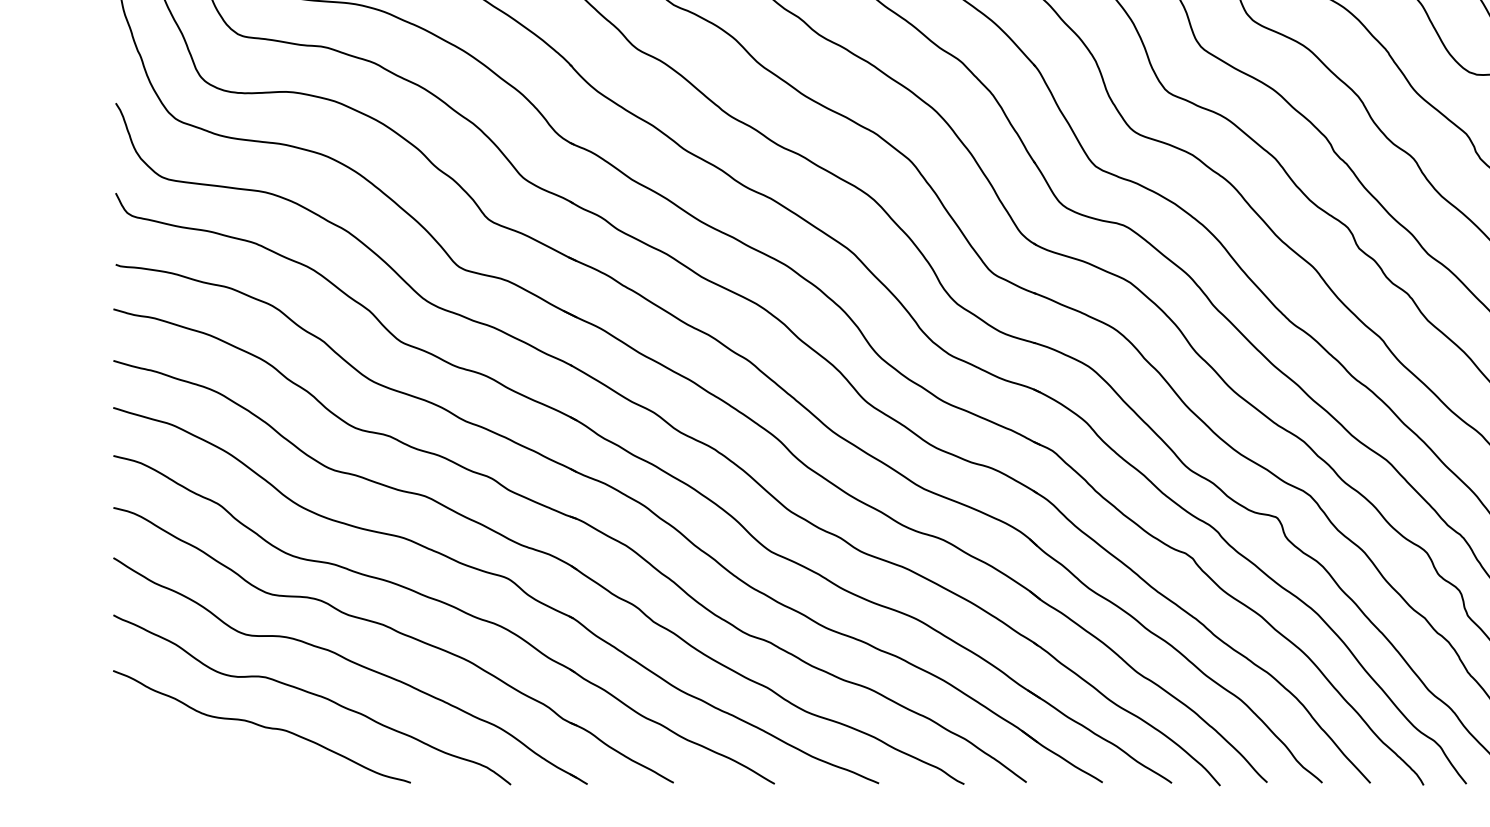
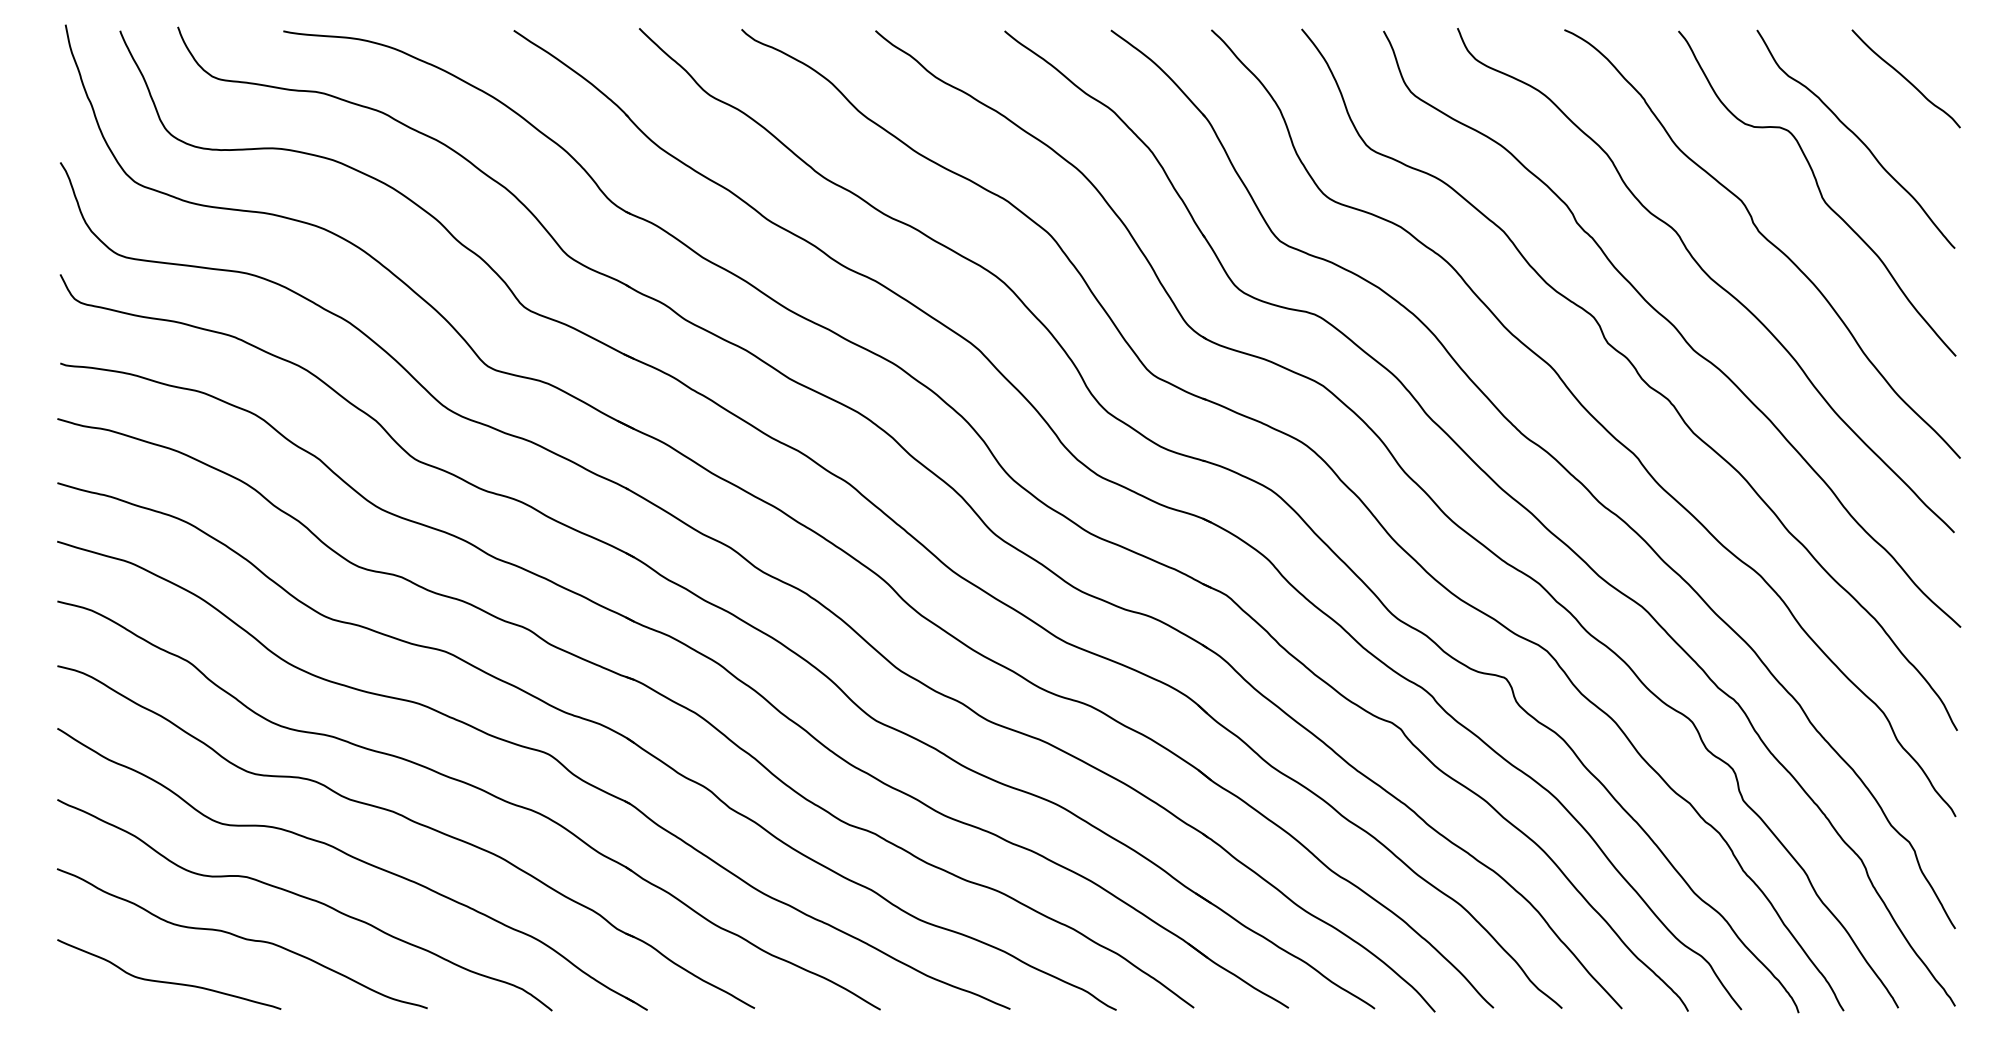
curve: (202, 761) -> (168, 981), added

